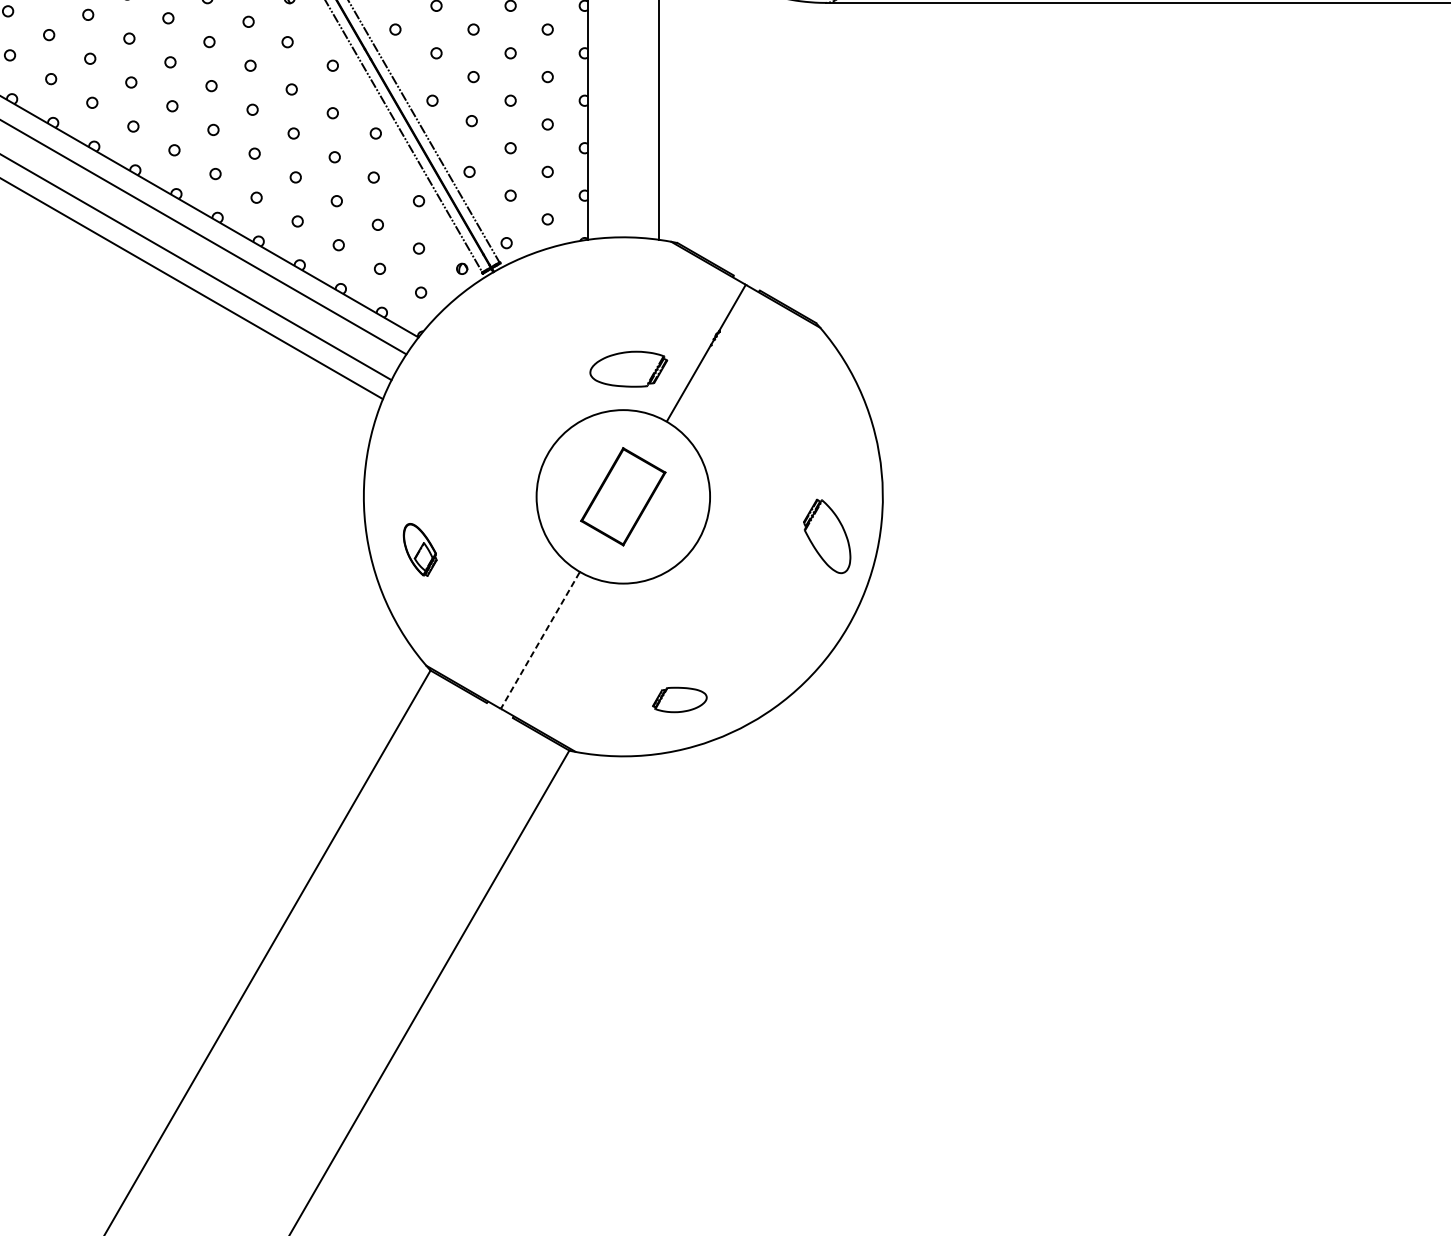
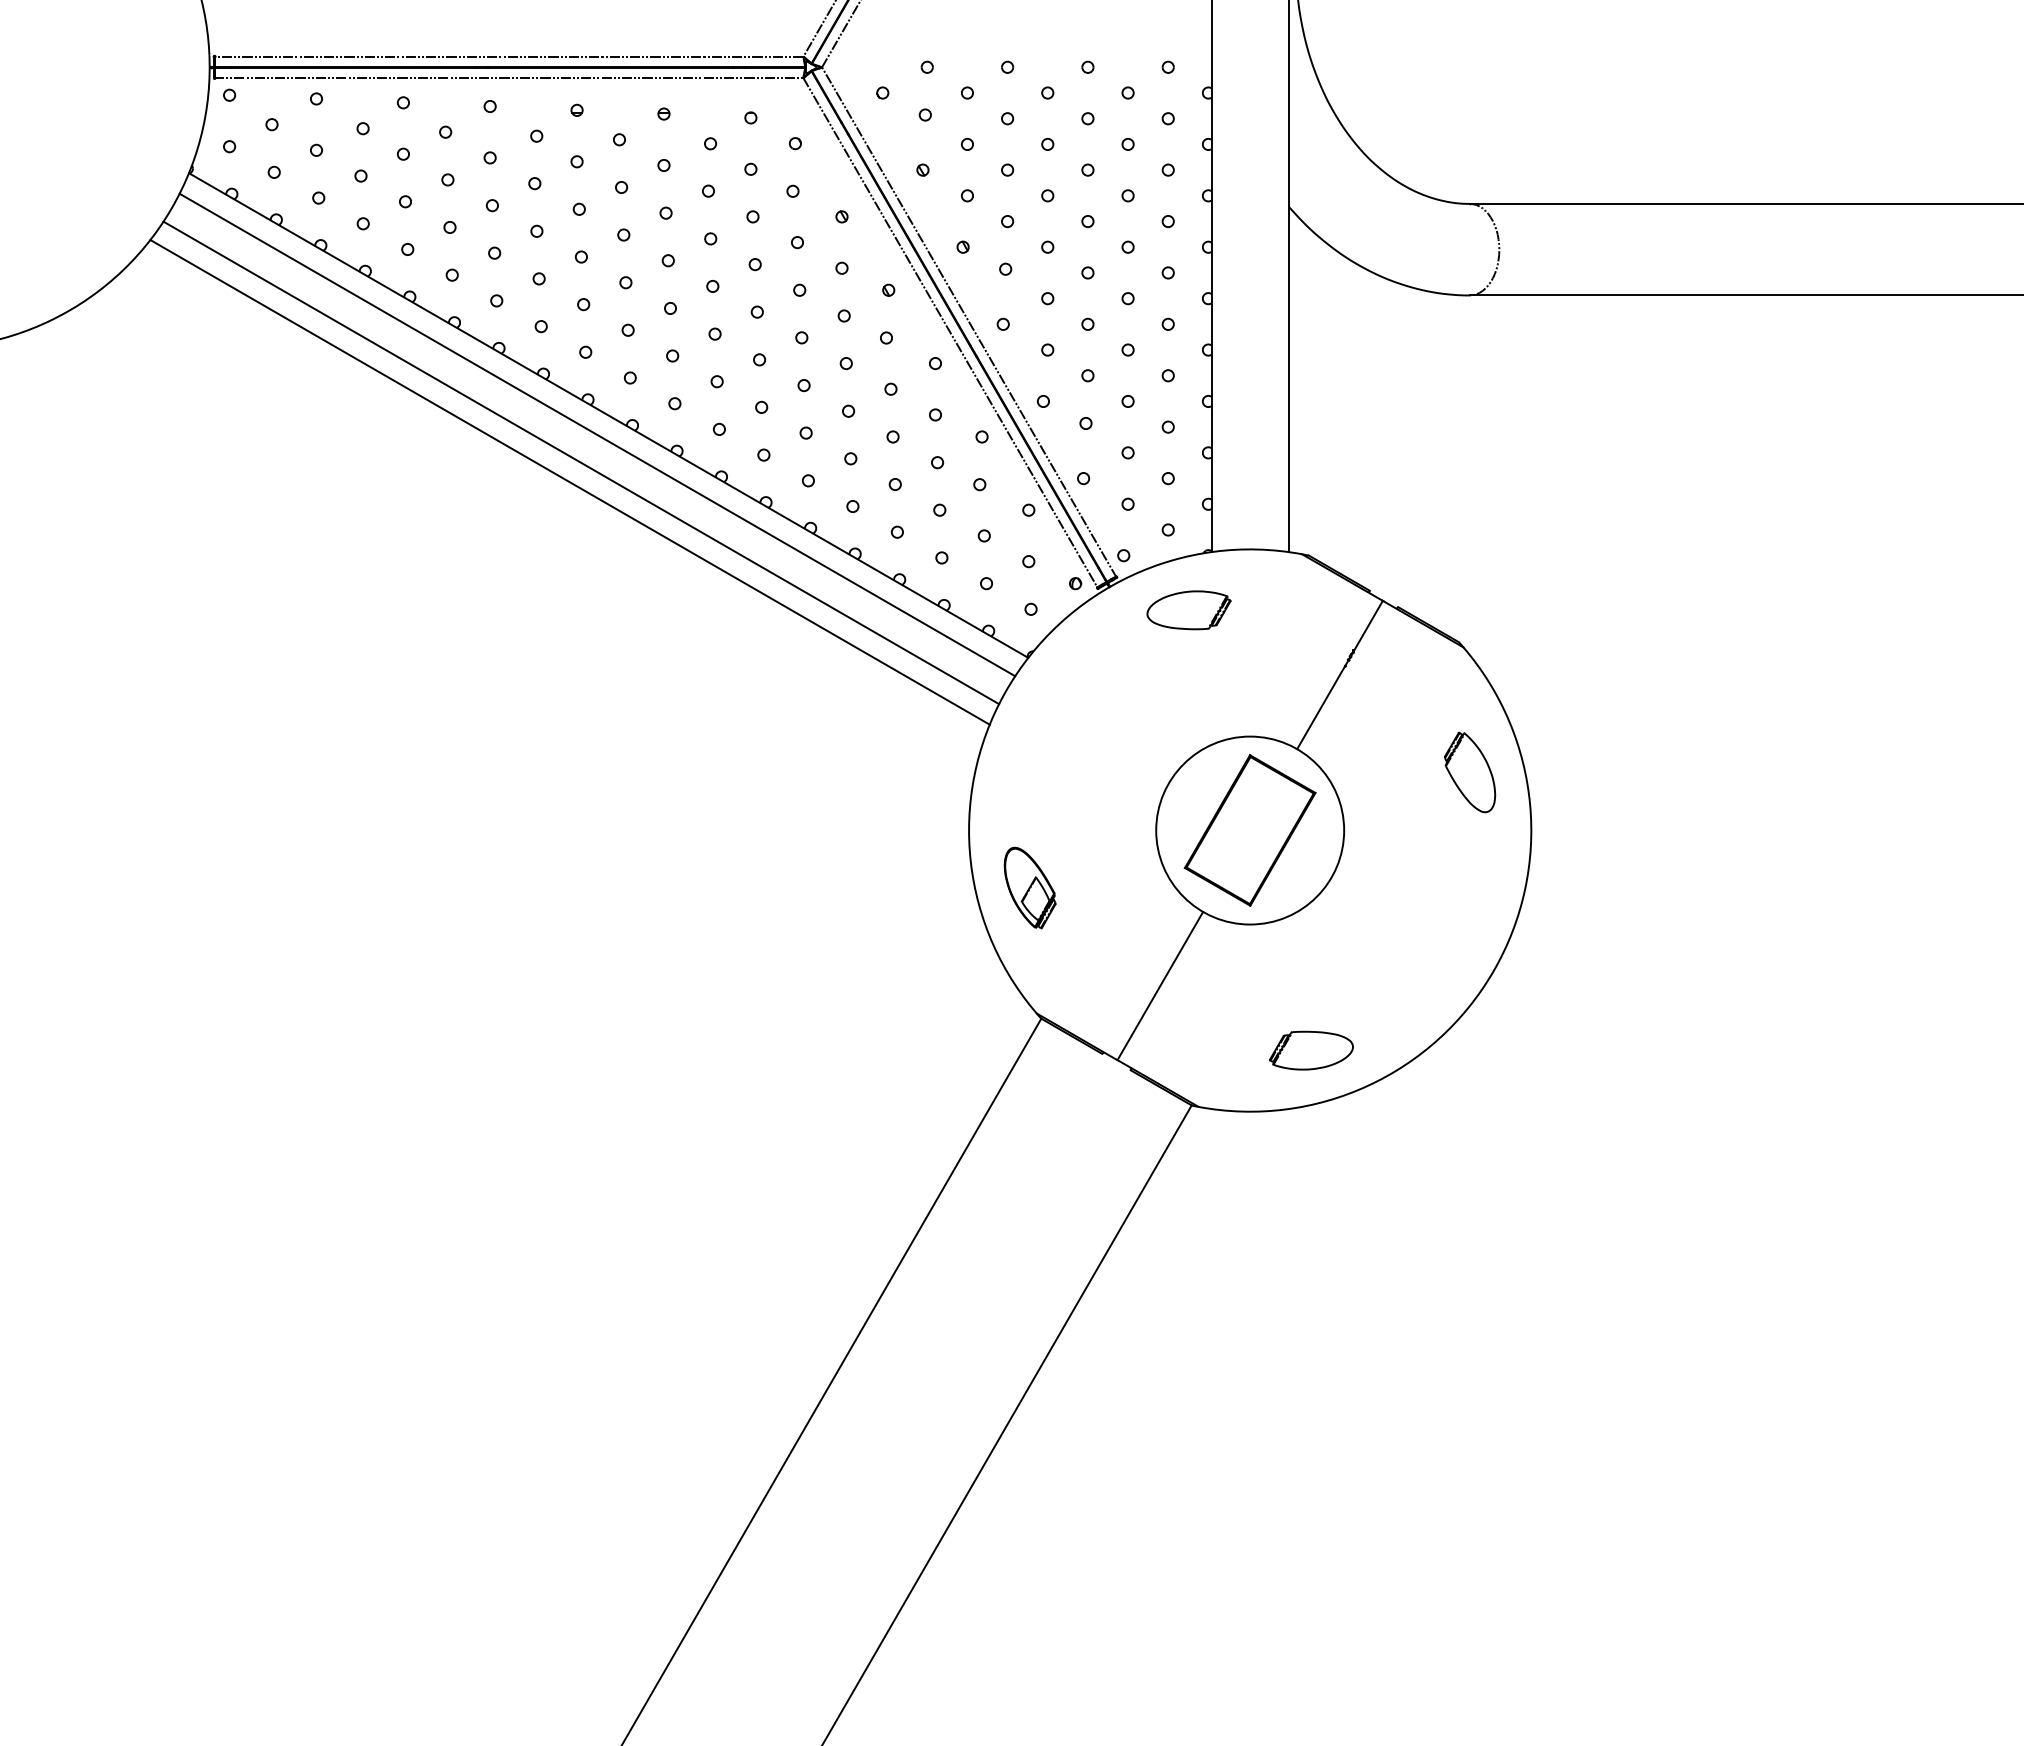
part: (628, 369) -> (1188, 610), moved
part: (622, 496) -> (1249, 830), size x1.43
part: (827, 536) -> (1470, 772), moved
part: (419, 549) -> (1029, 887), size x1.43
line: (540, 640) -> (1160, 986), dashed -> solid
part: (679, 699) -> (1311, 1050), size x1.43

